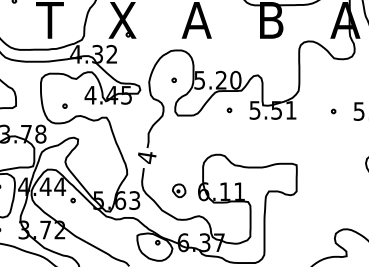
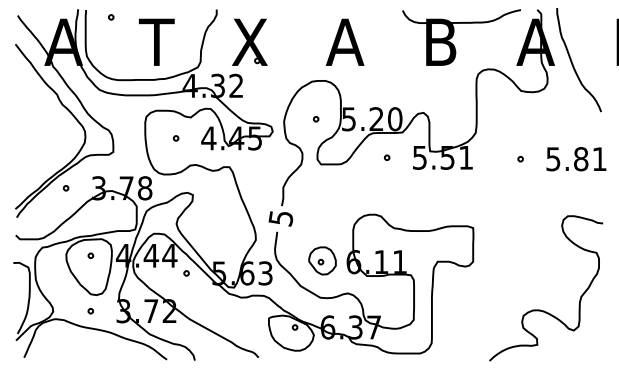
part: (64, 106) -> (175, 138), moved
text: (146, 157) -> (280, 218), 4 -> 5
part: (179, 190) -> (322, 260), size x1.67

